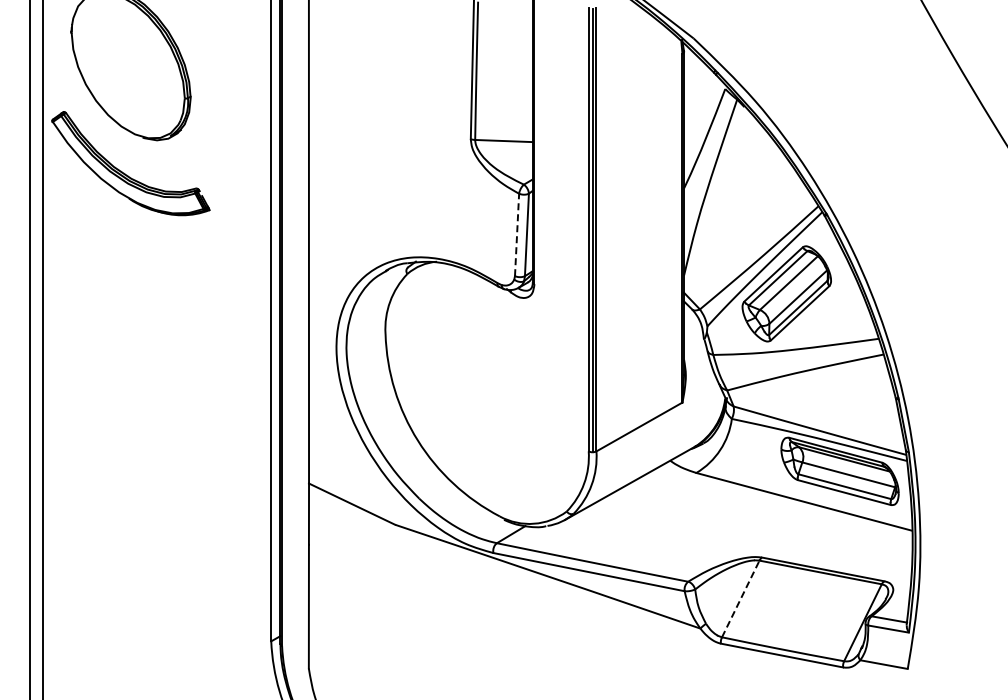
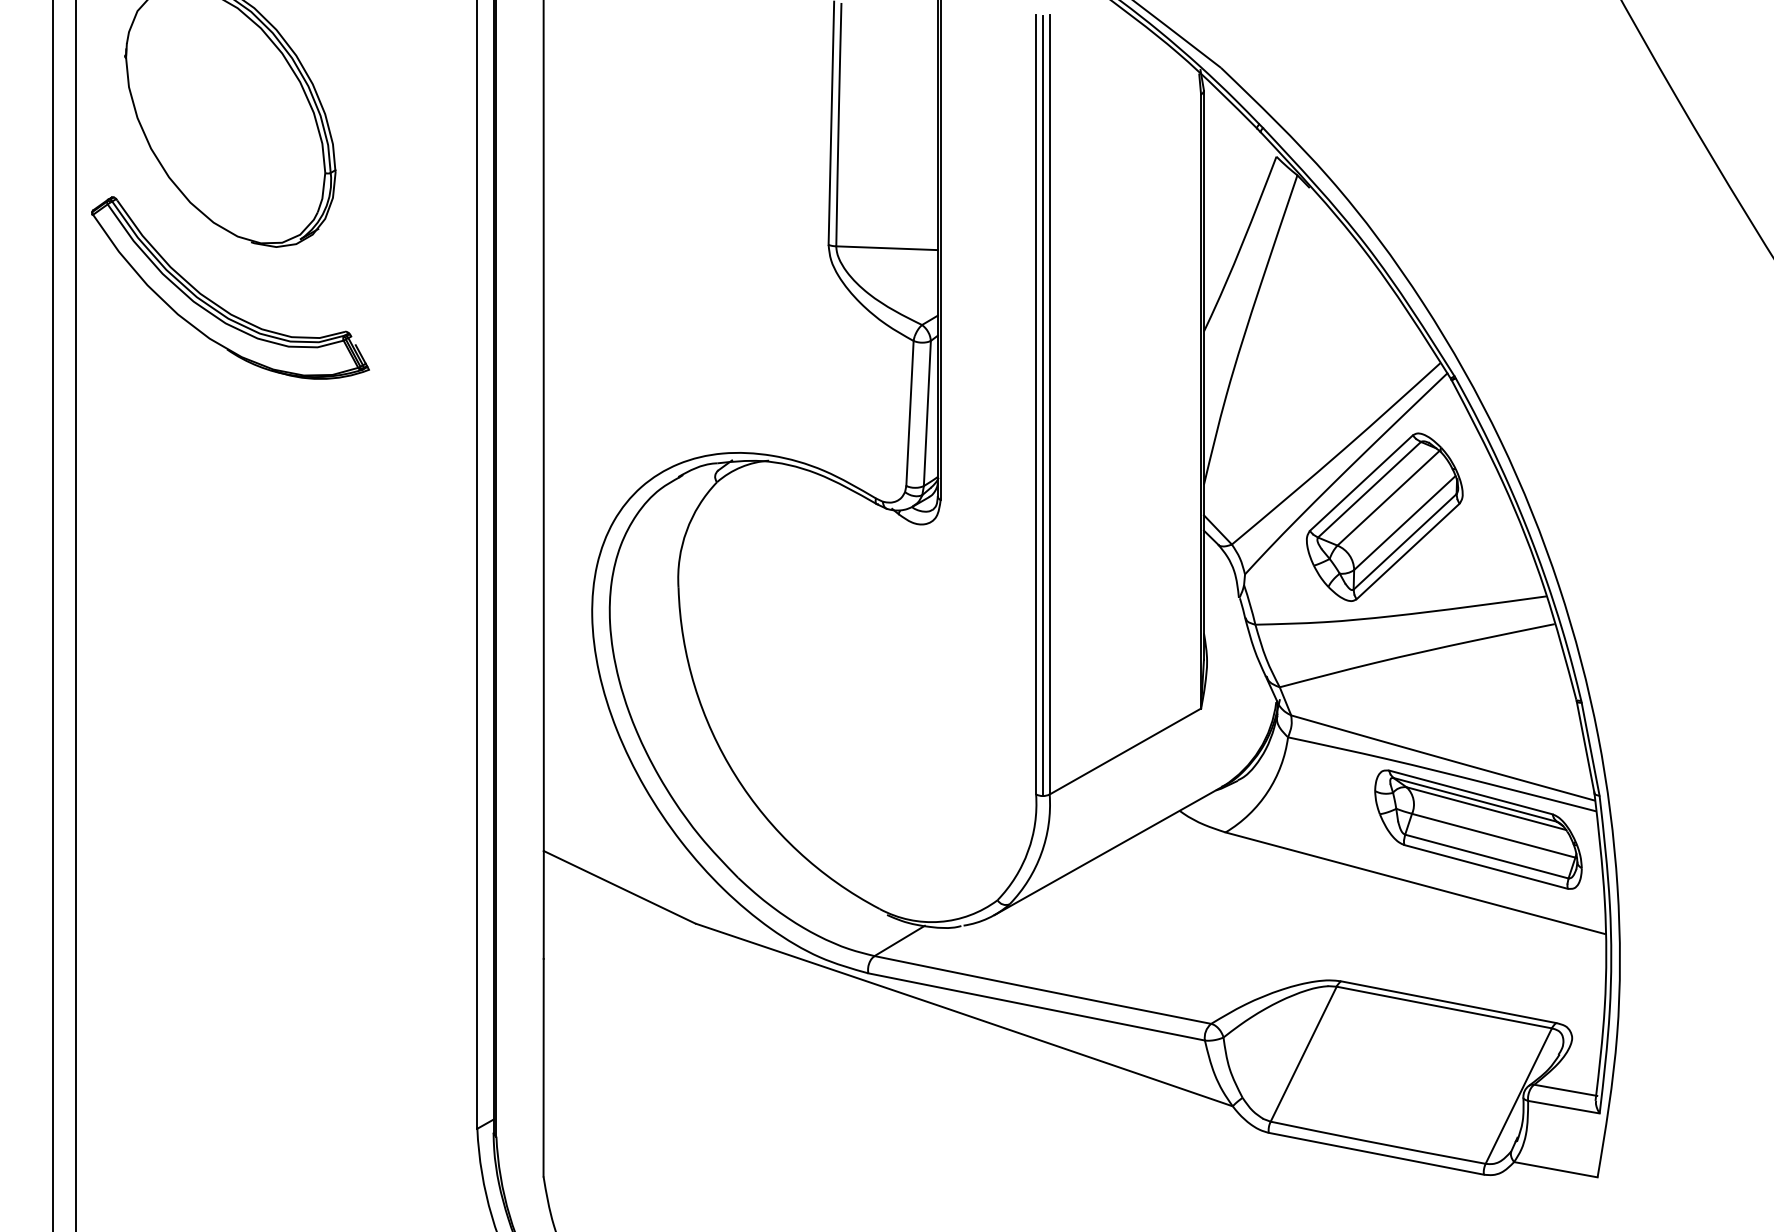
line: (517, 234) -> (910, 412), dashed -> solid
line: (740, 598) -> (1303, 1053), dashed -> solid

